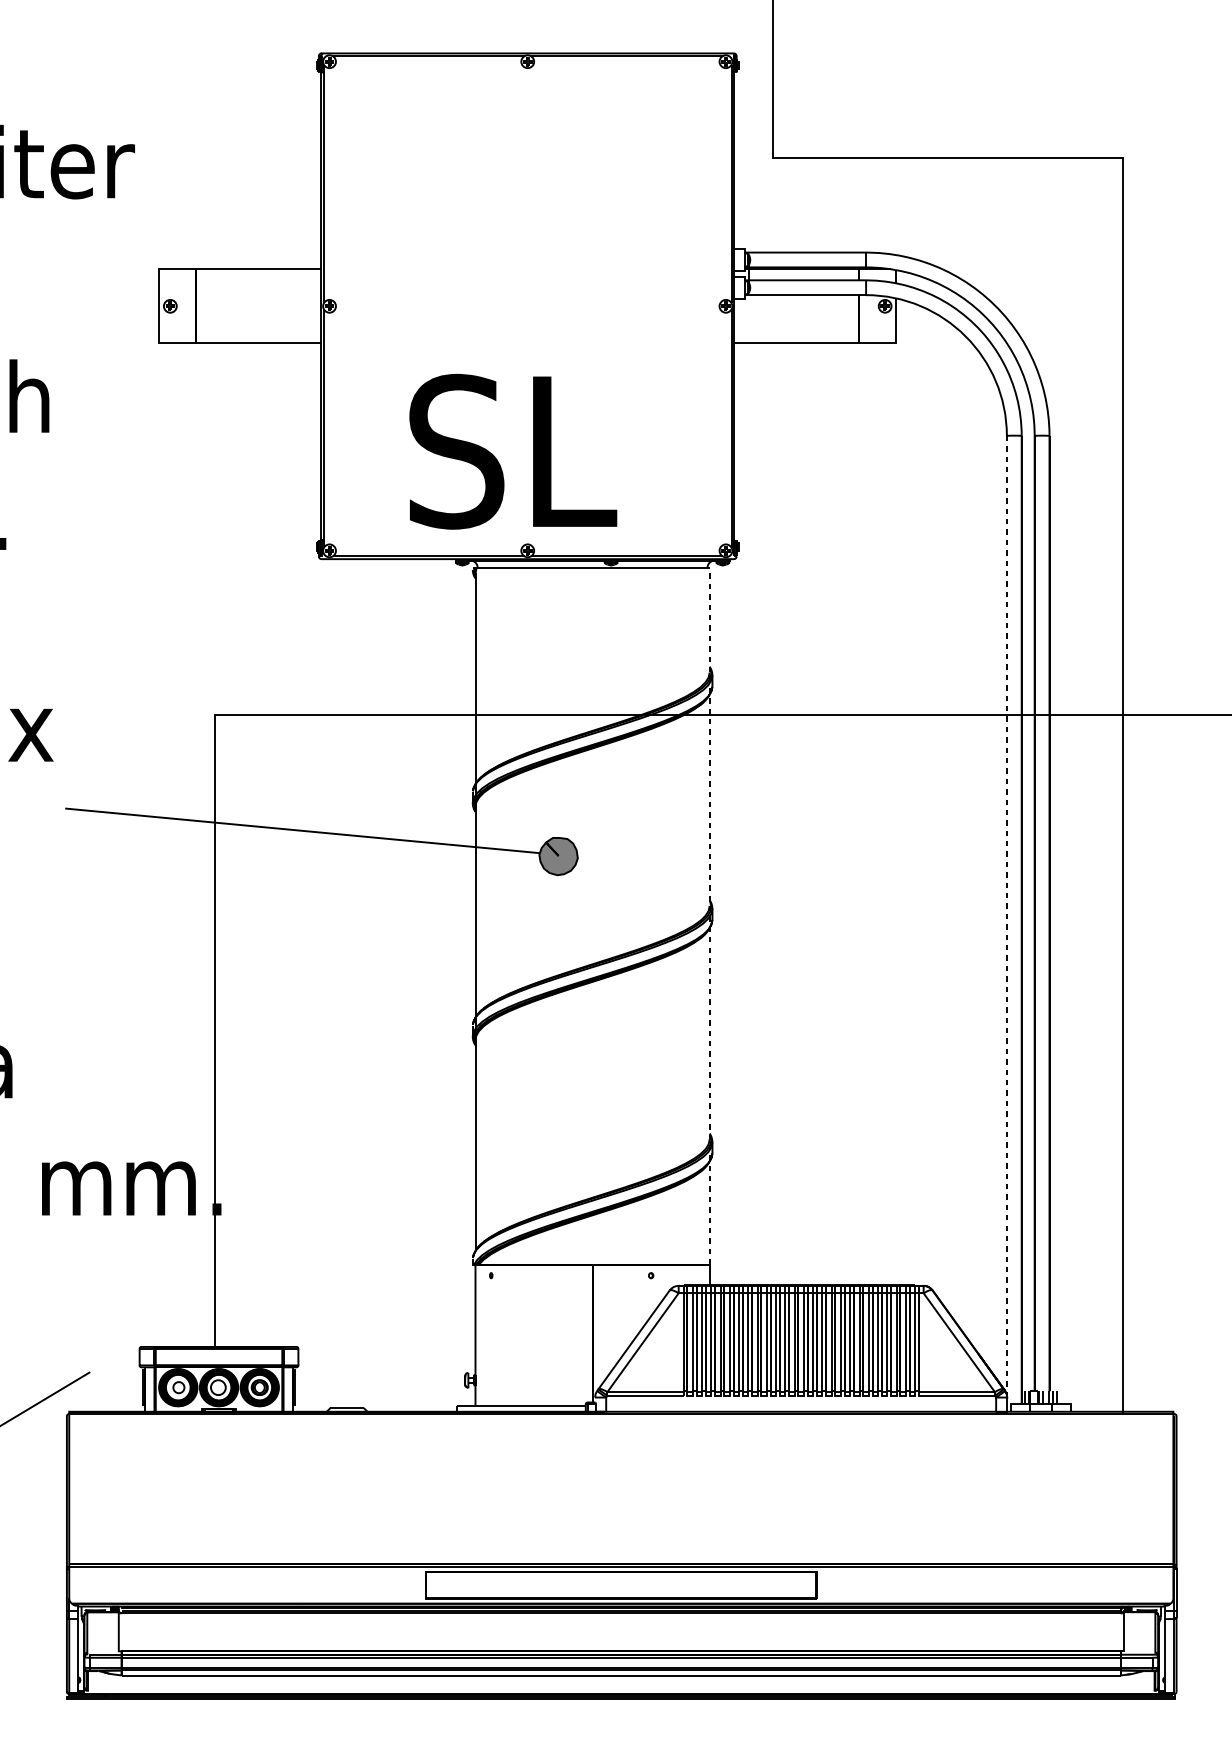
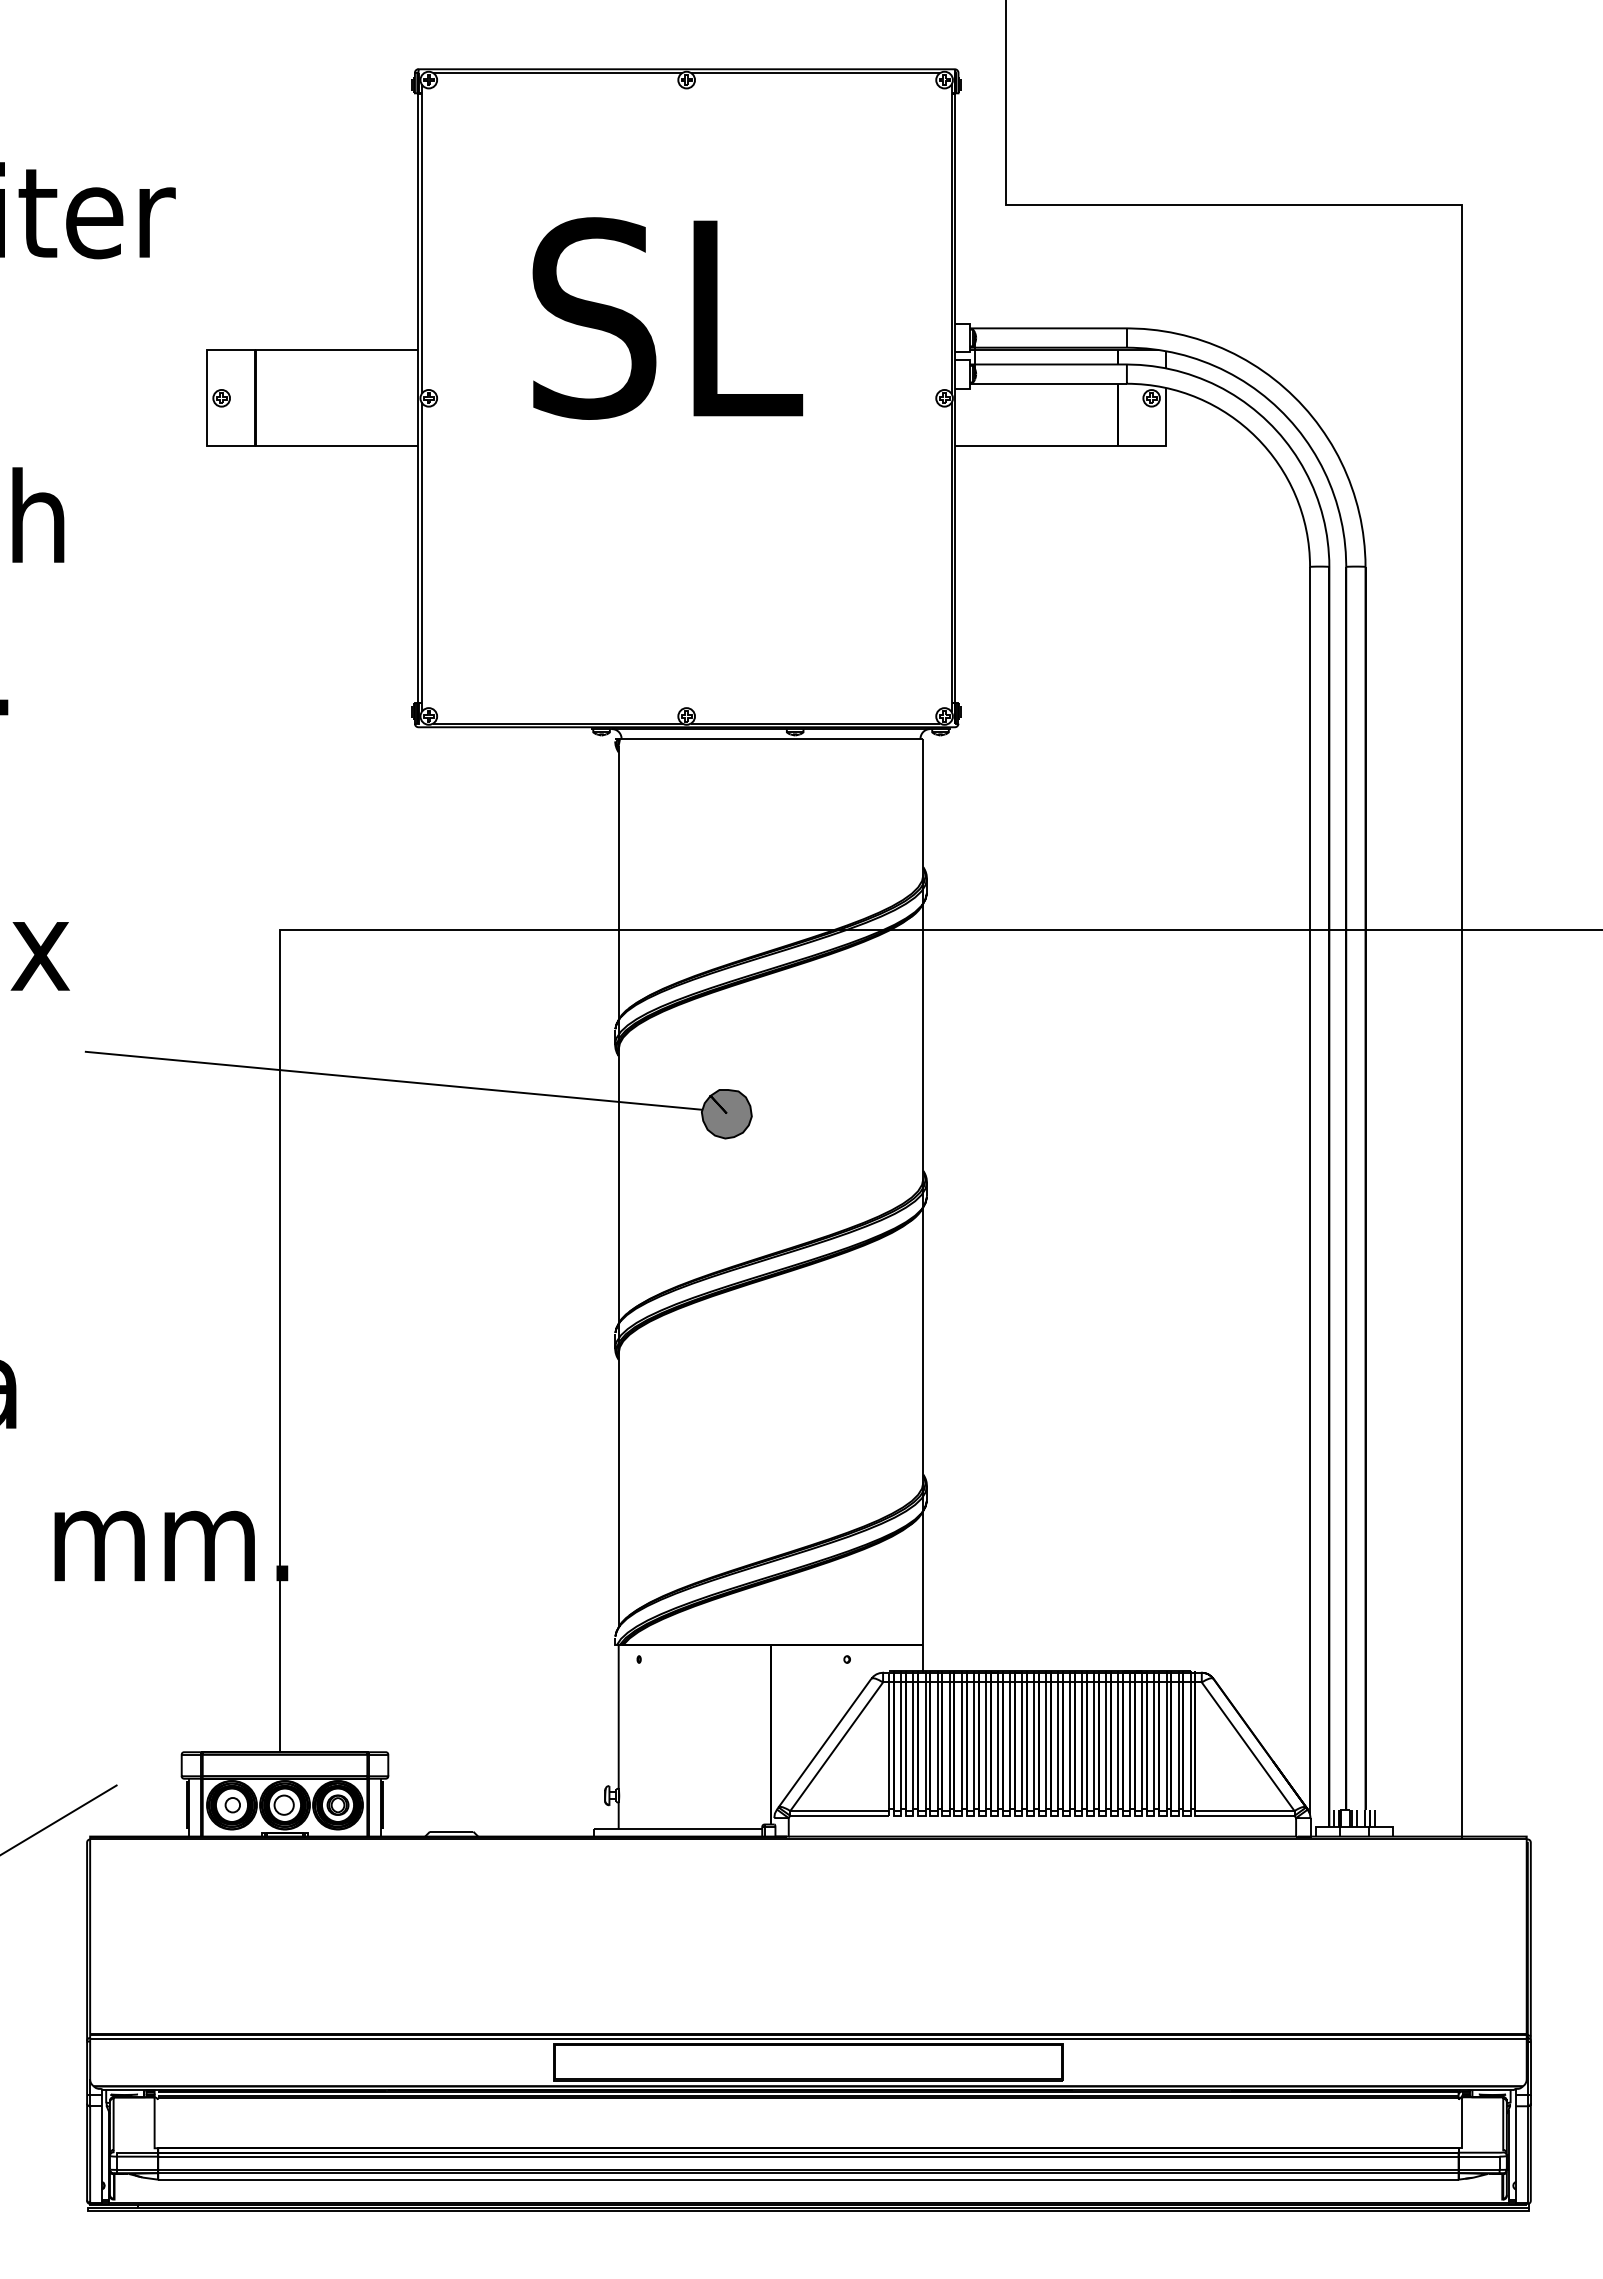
text: (513, 451) -> (667, 318), moved
line: (709, 915) -> (923, 1191), dashed -> solid
line: (1007, 915) -> (1310, 1190), dashed -> solid

